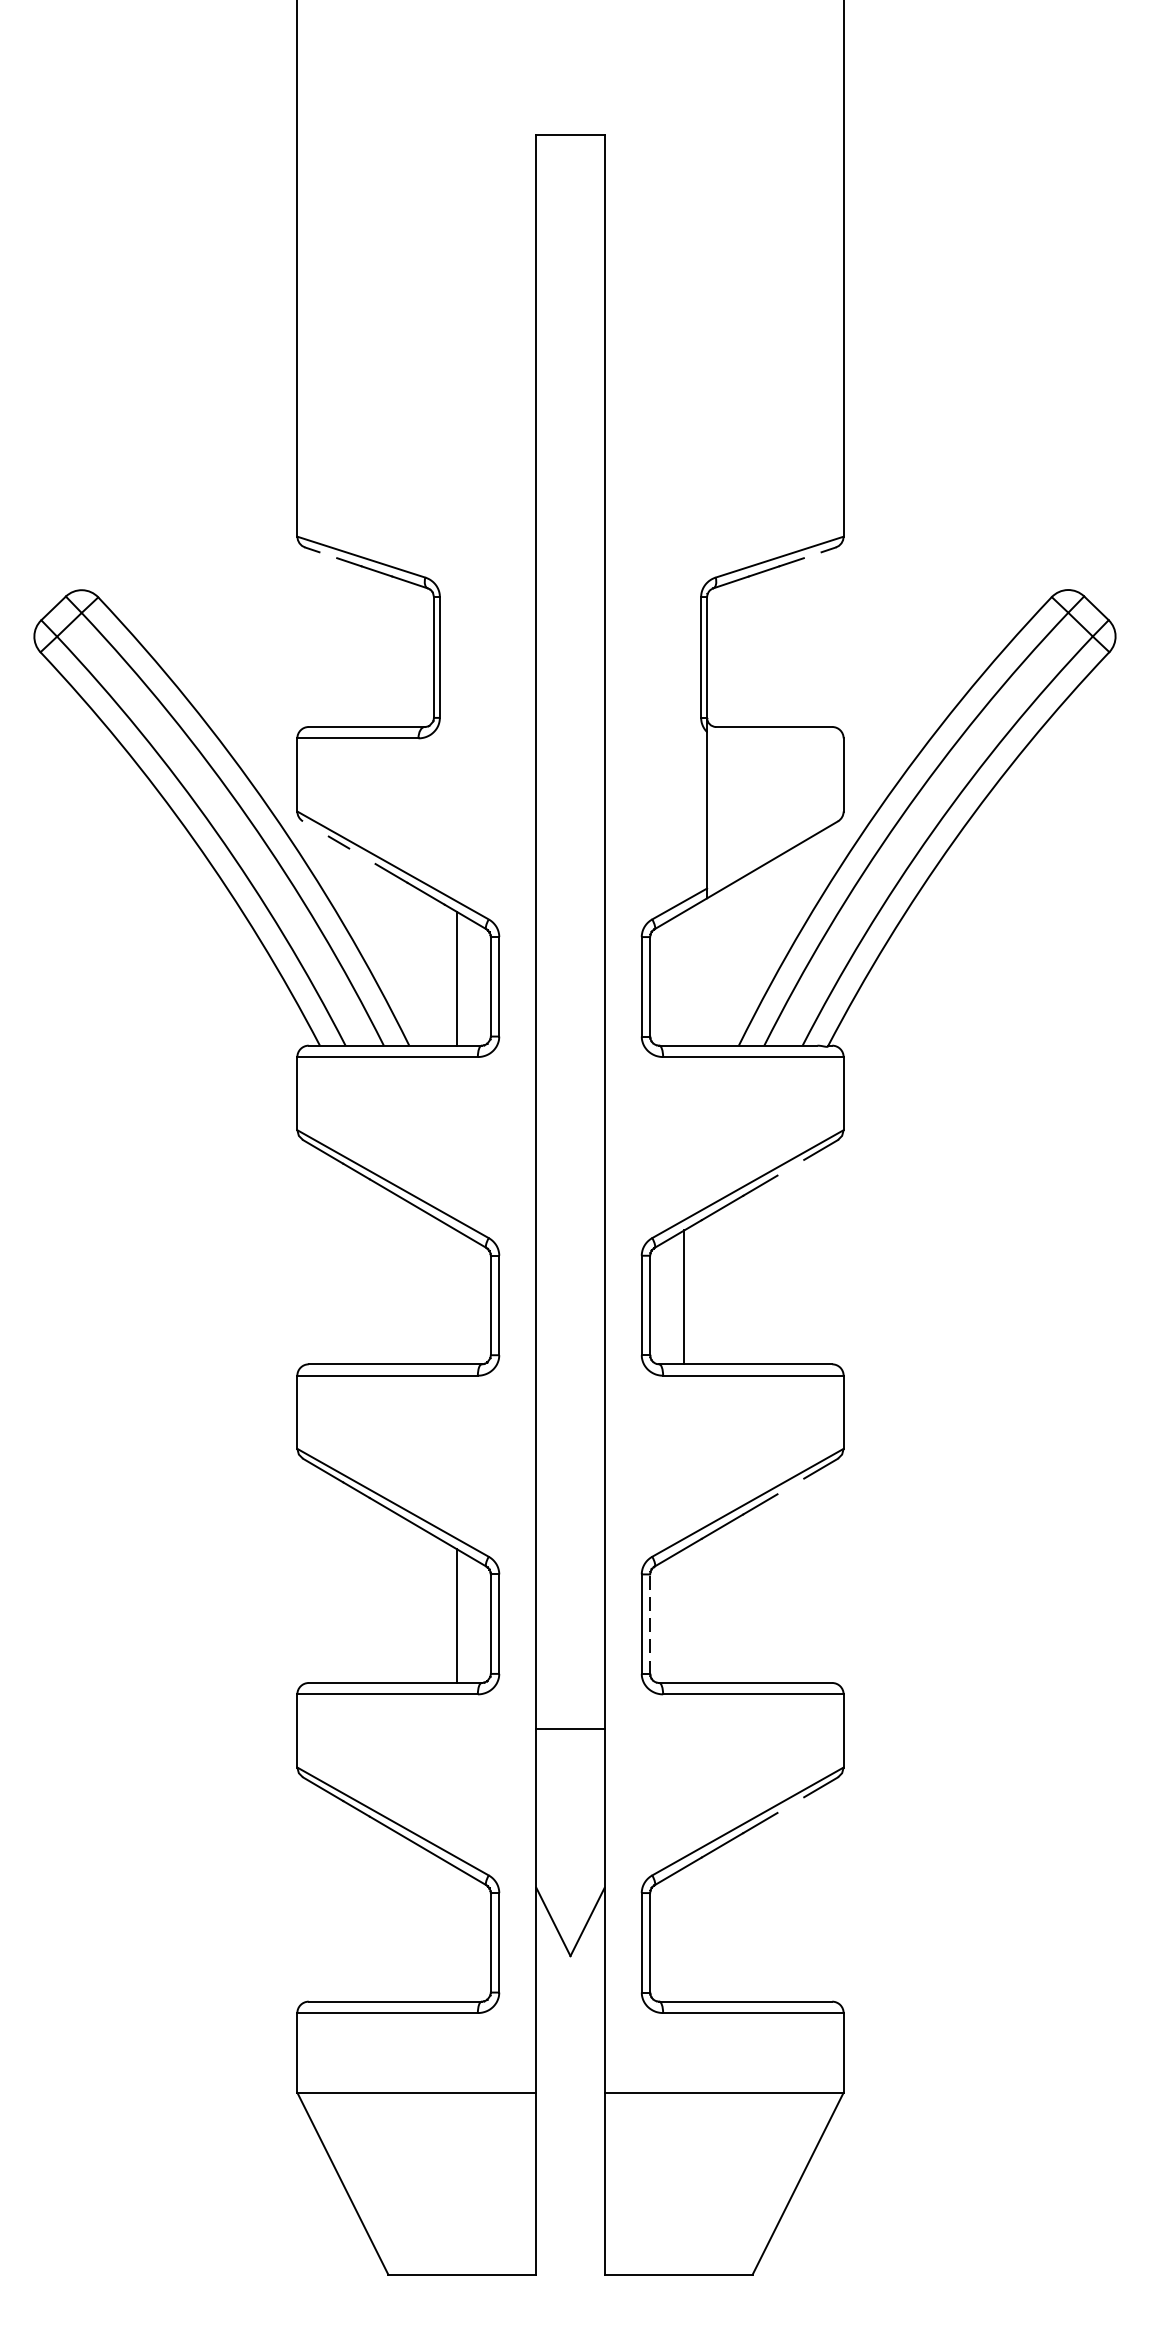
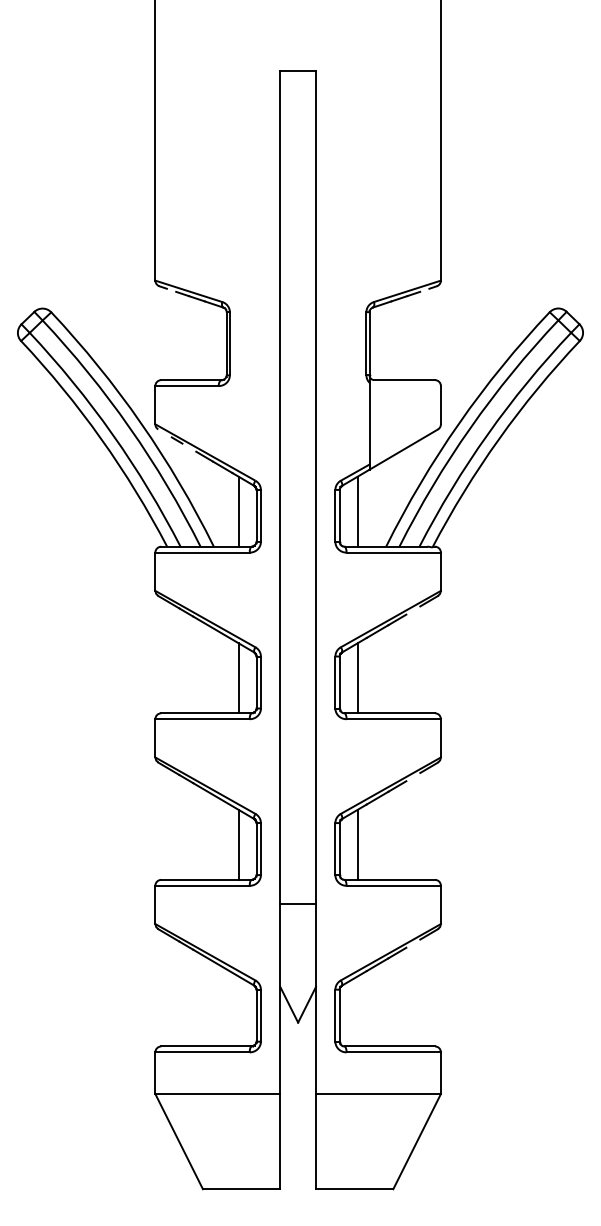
line: (684, 978) -> (357, 511), added
line: (456, 1297) -> (238, 678), added
line: (684, 1615) -> (357, 844), added
line: (649, 1624) -> (339, 849), dashed -> solid

